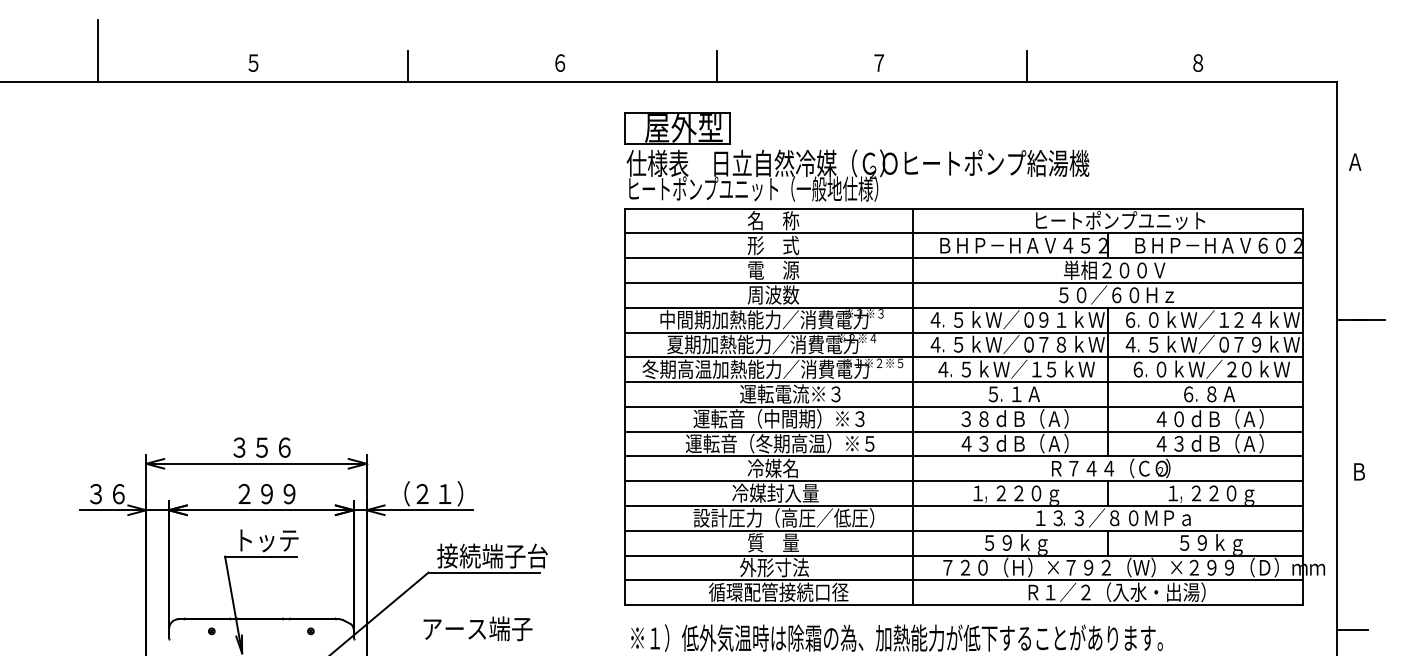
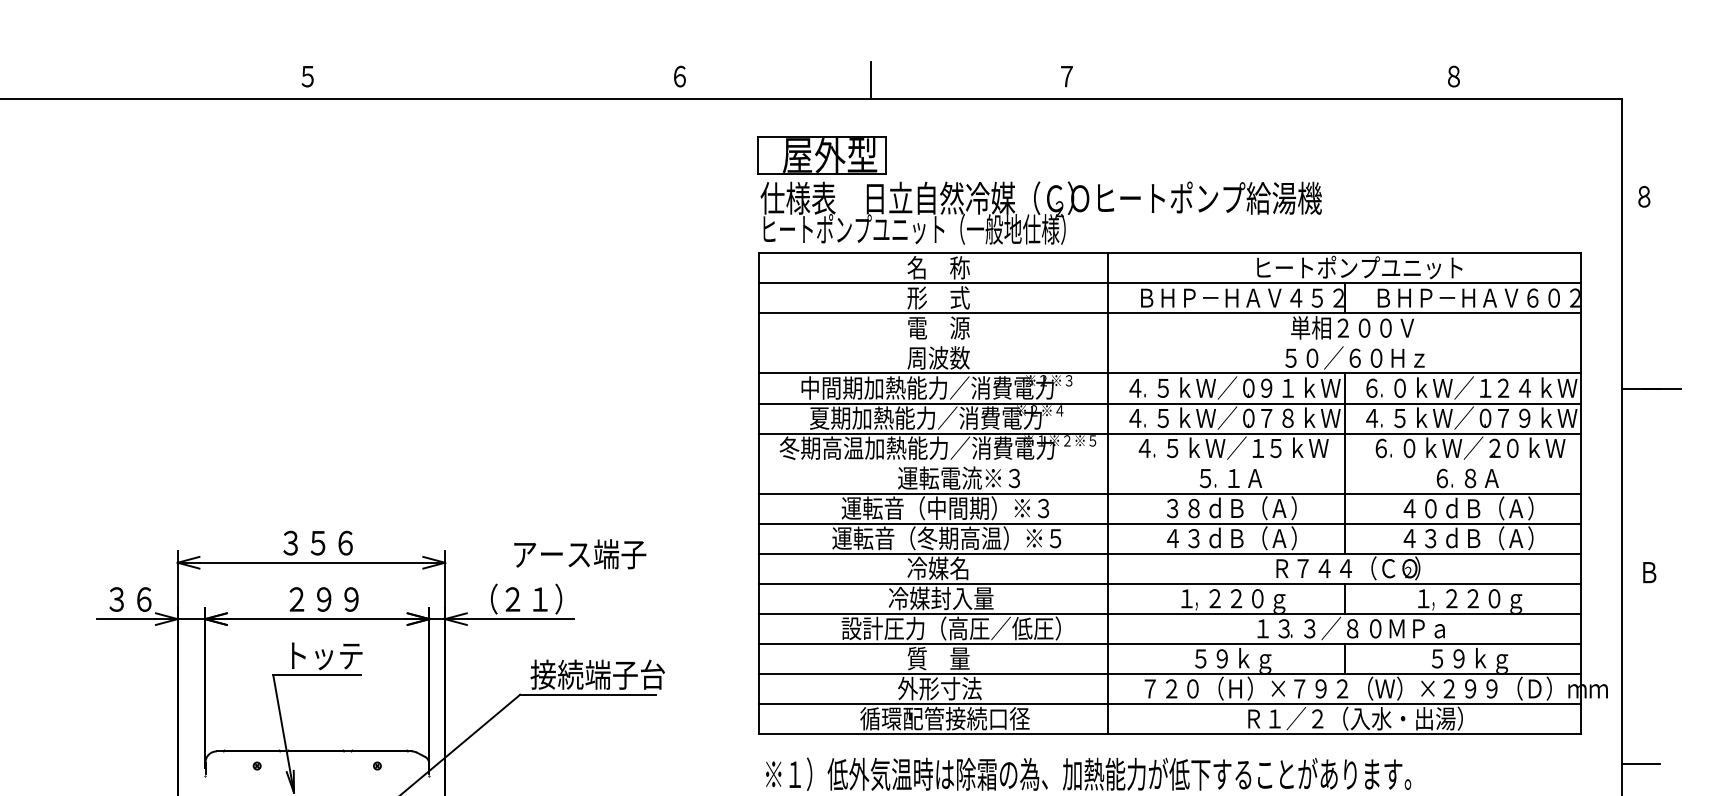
line: (98, 50) -> (119, 61), removed
line: (407, 65) -> (494, 79), removed
line: (1027, 65) -> (1246, 79), removed
text: (1355, 162) -> (1644, 197), Ａ -> ８
line: (963, 283) -> (1169, 344), removed
line: (963, 382) -> (1169, 464), removed
text: (477, 628) -> (579, 553), moved

